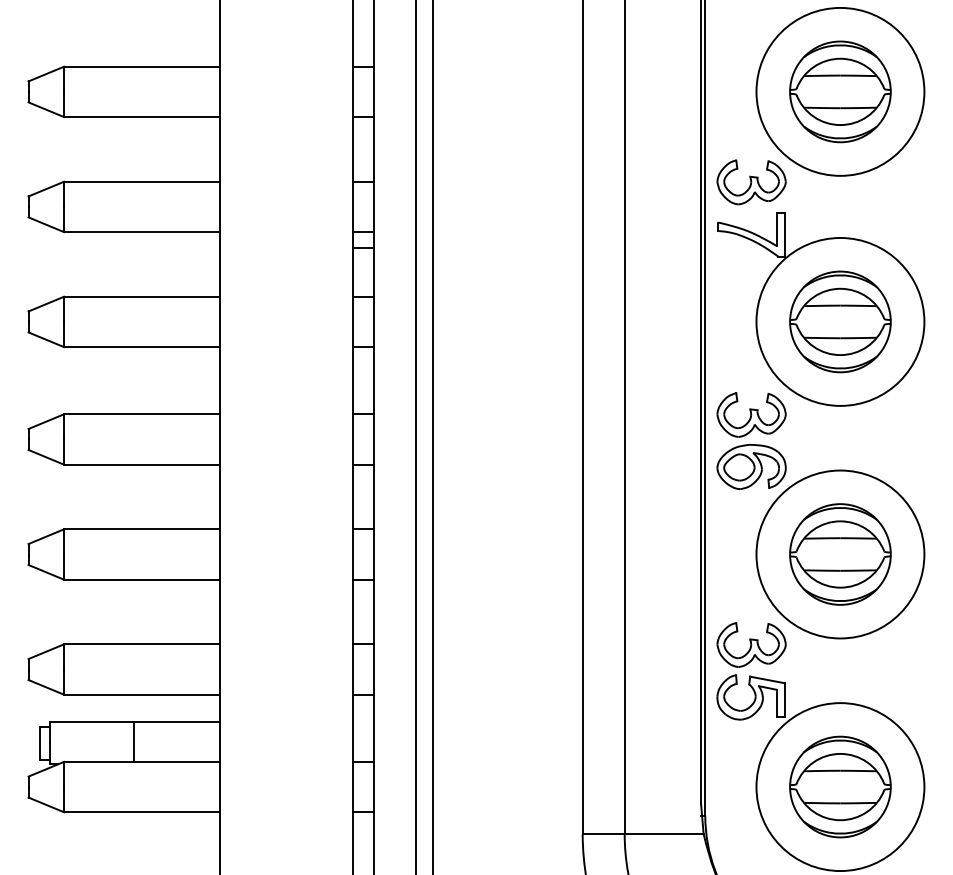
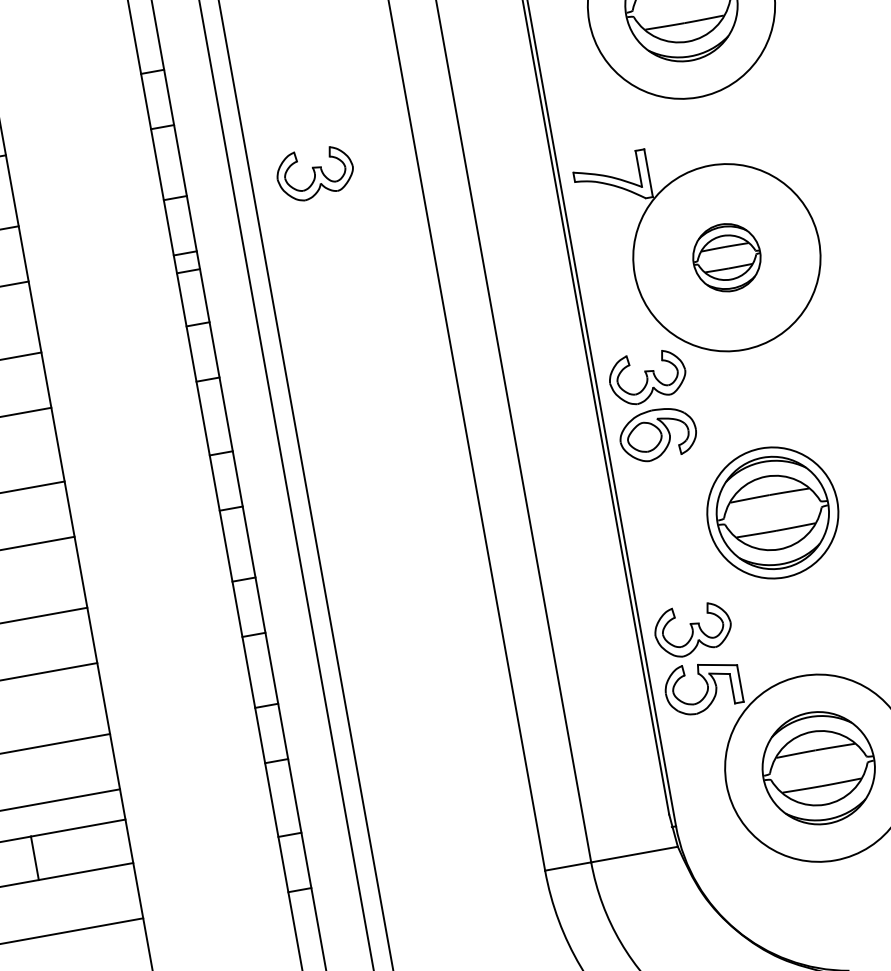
part: (751, 182) -> (315, 173), moved
part: (840, 321) -> (726, 257), size x0.6
circle: (840, 554) -> (772, 512), size x0.7

